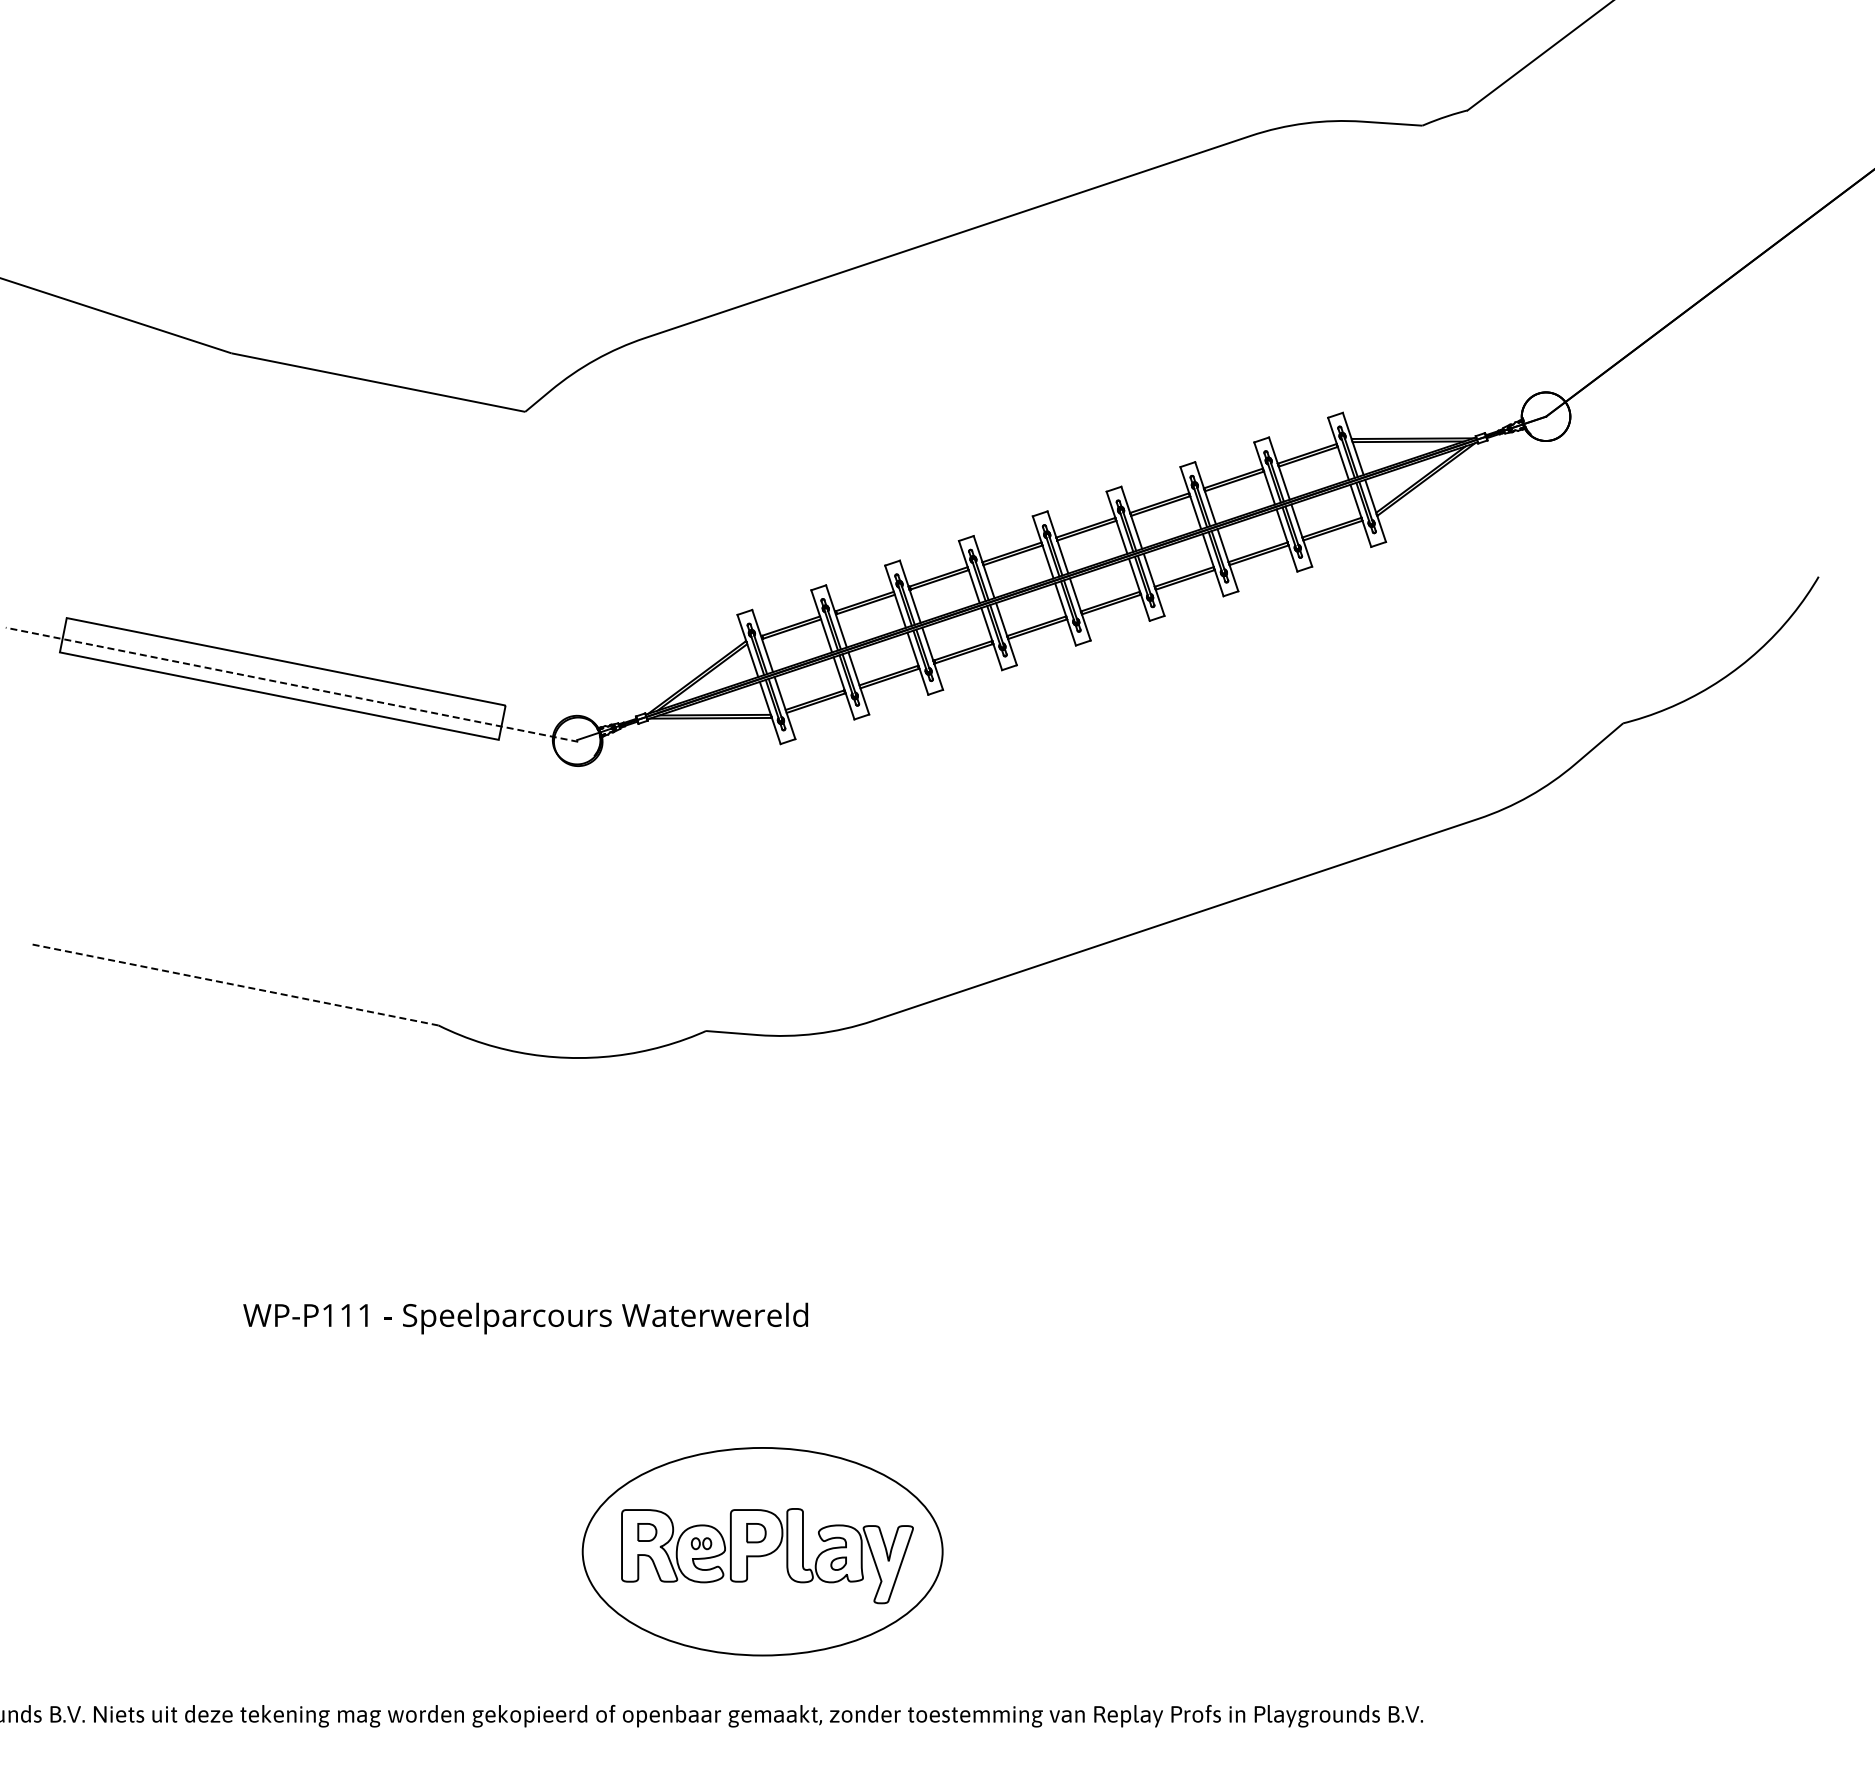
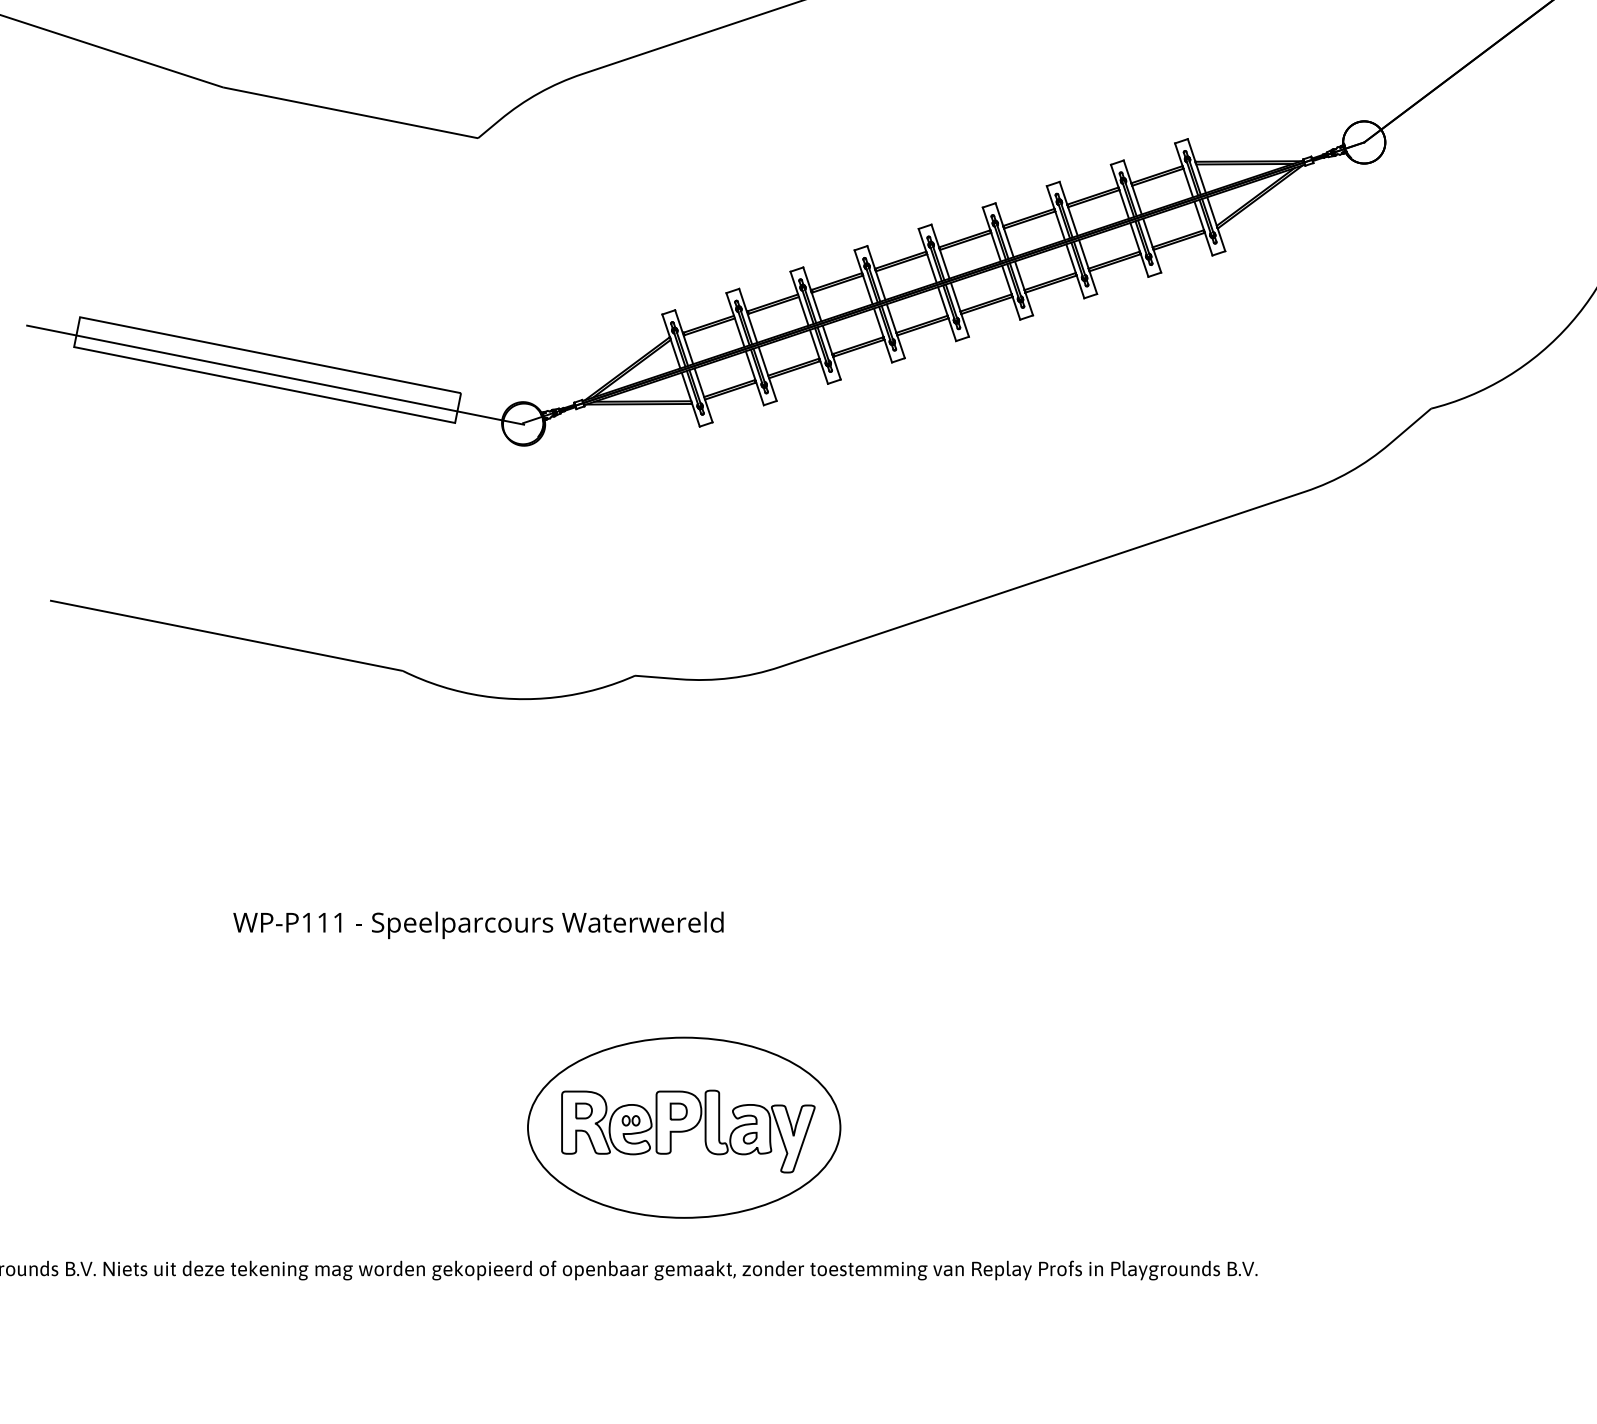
line: (292, 684) -> (276, 374), dashed -> solid
line: (234, 984) -> (225, 635), dashed -> solid

